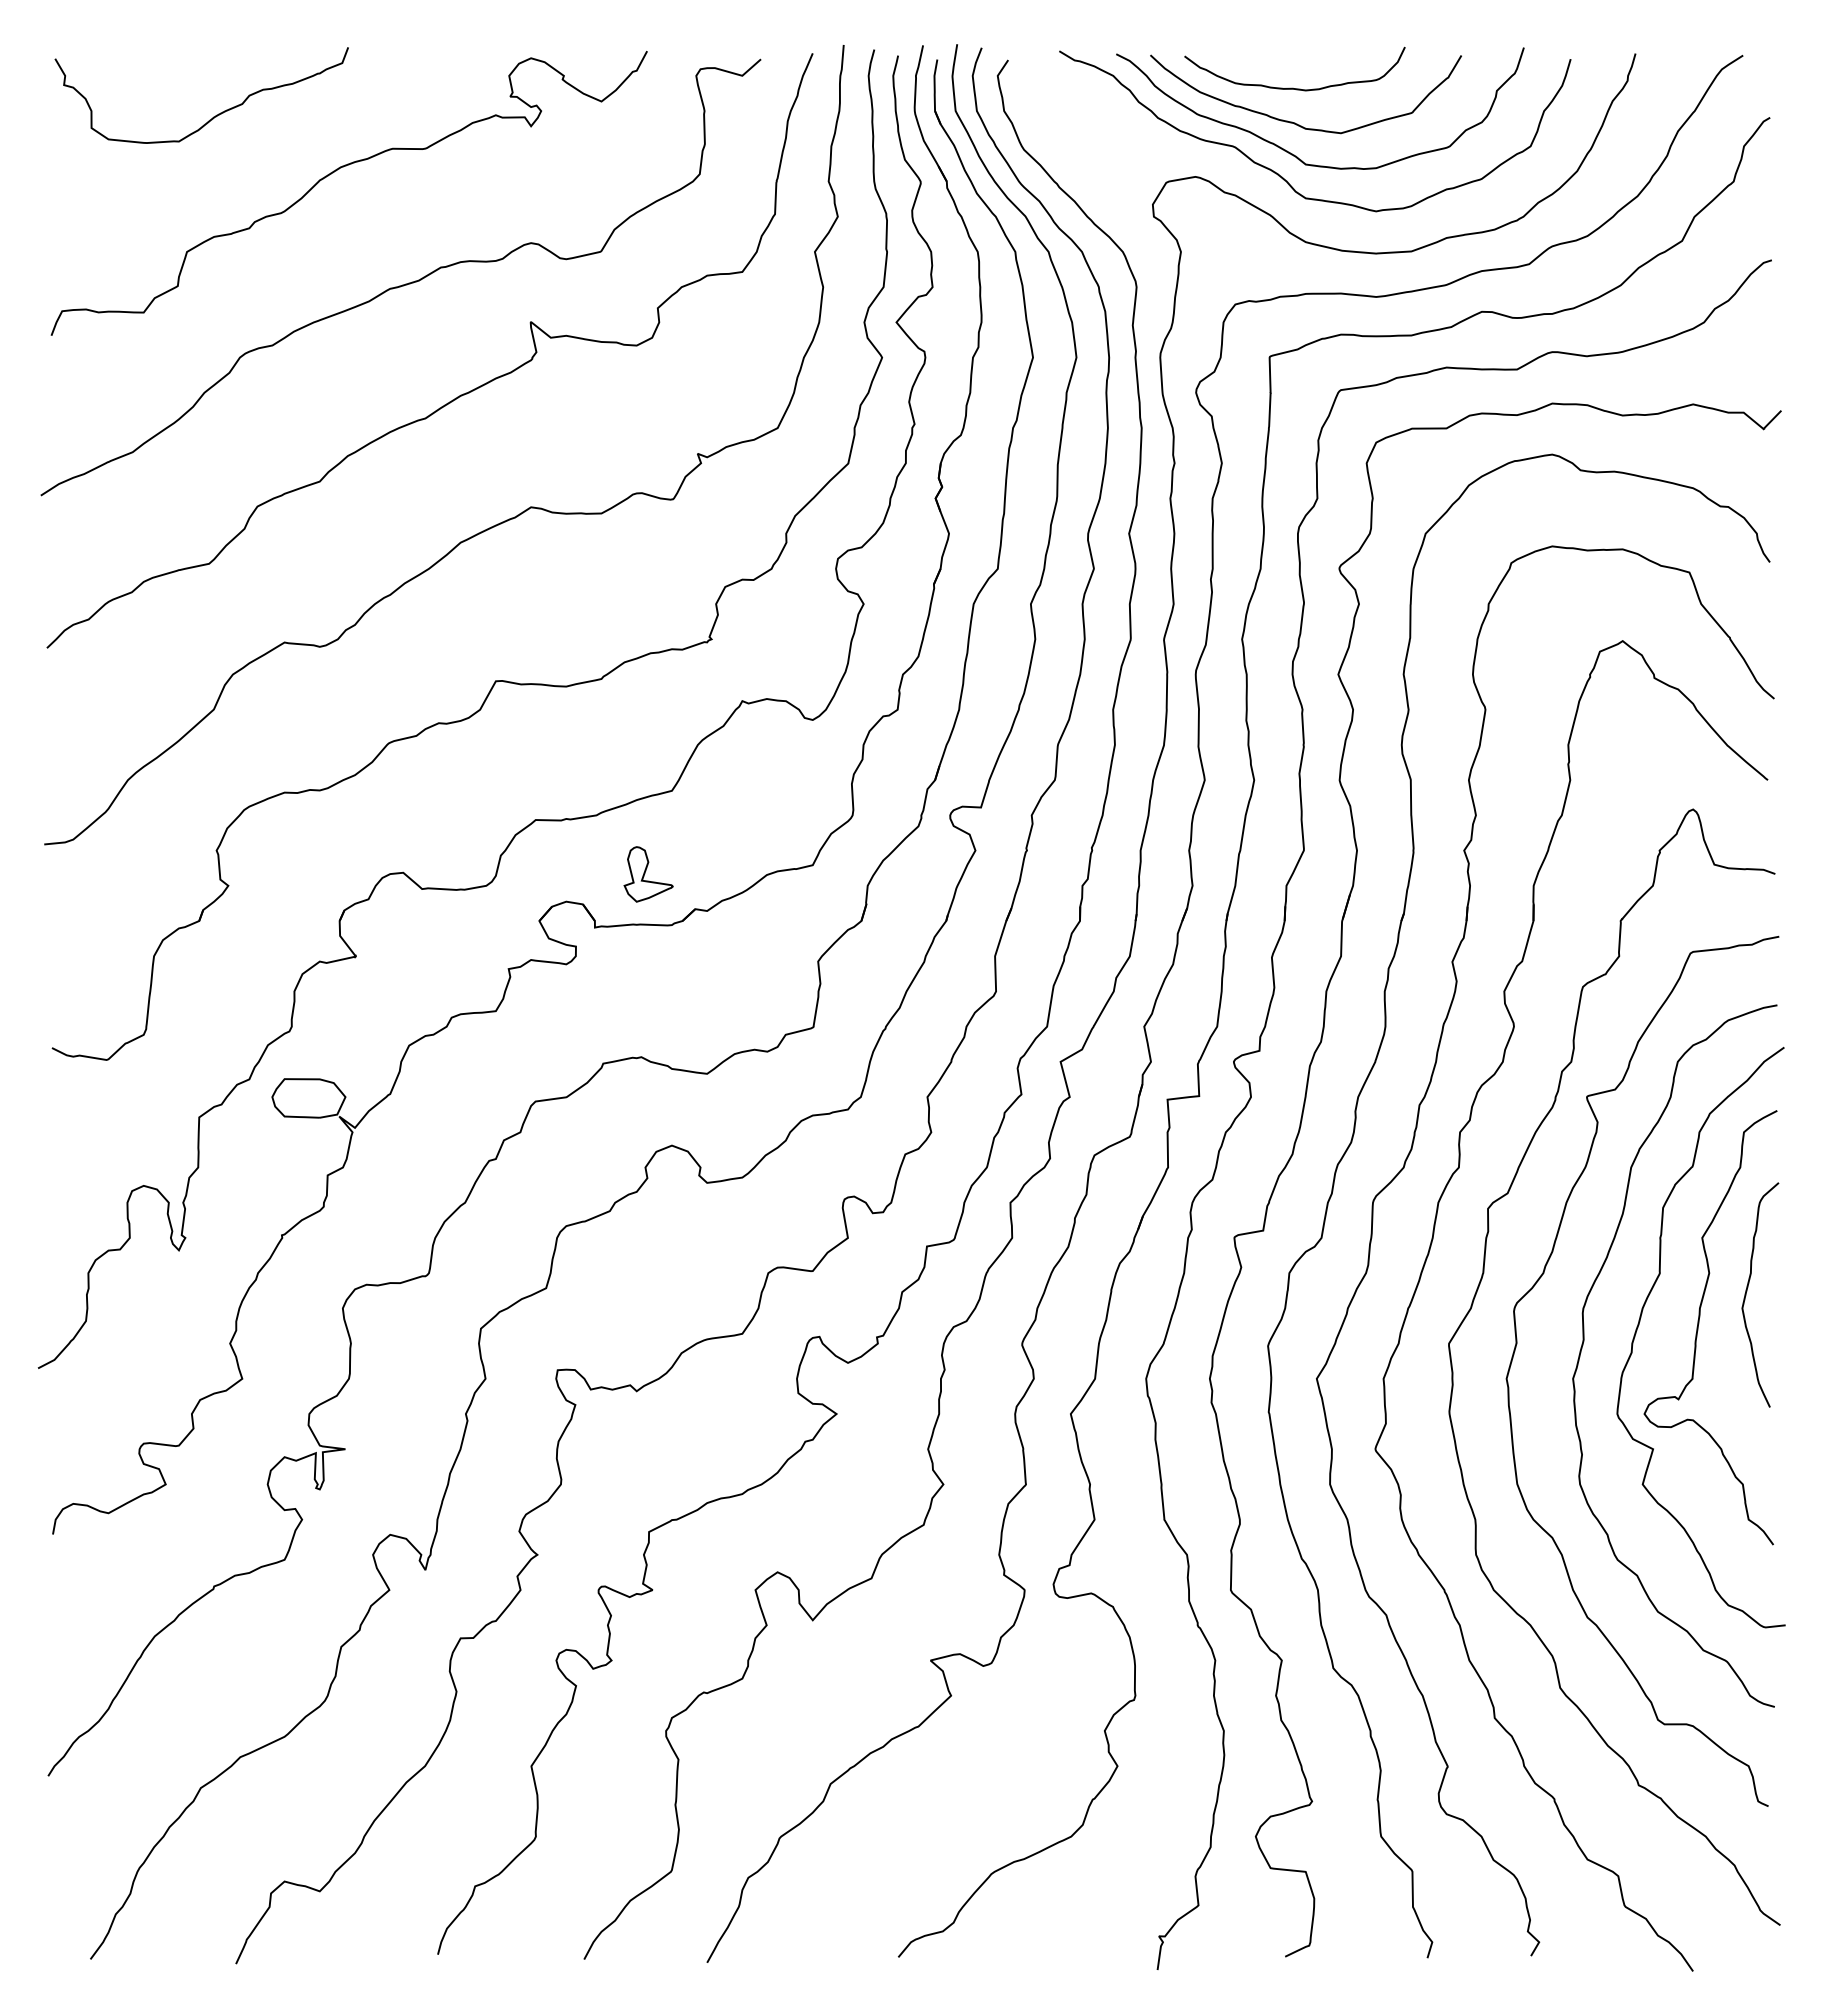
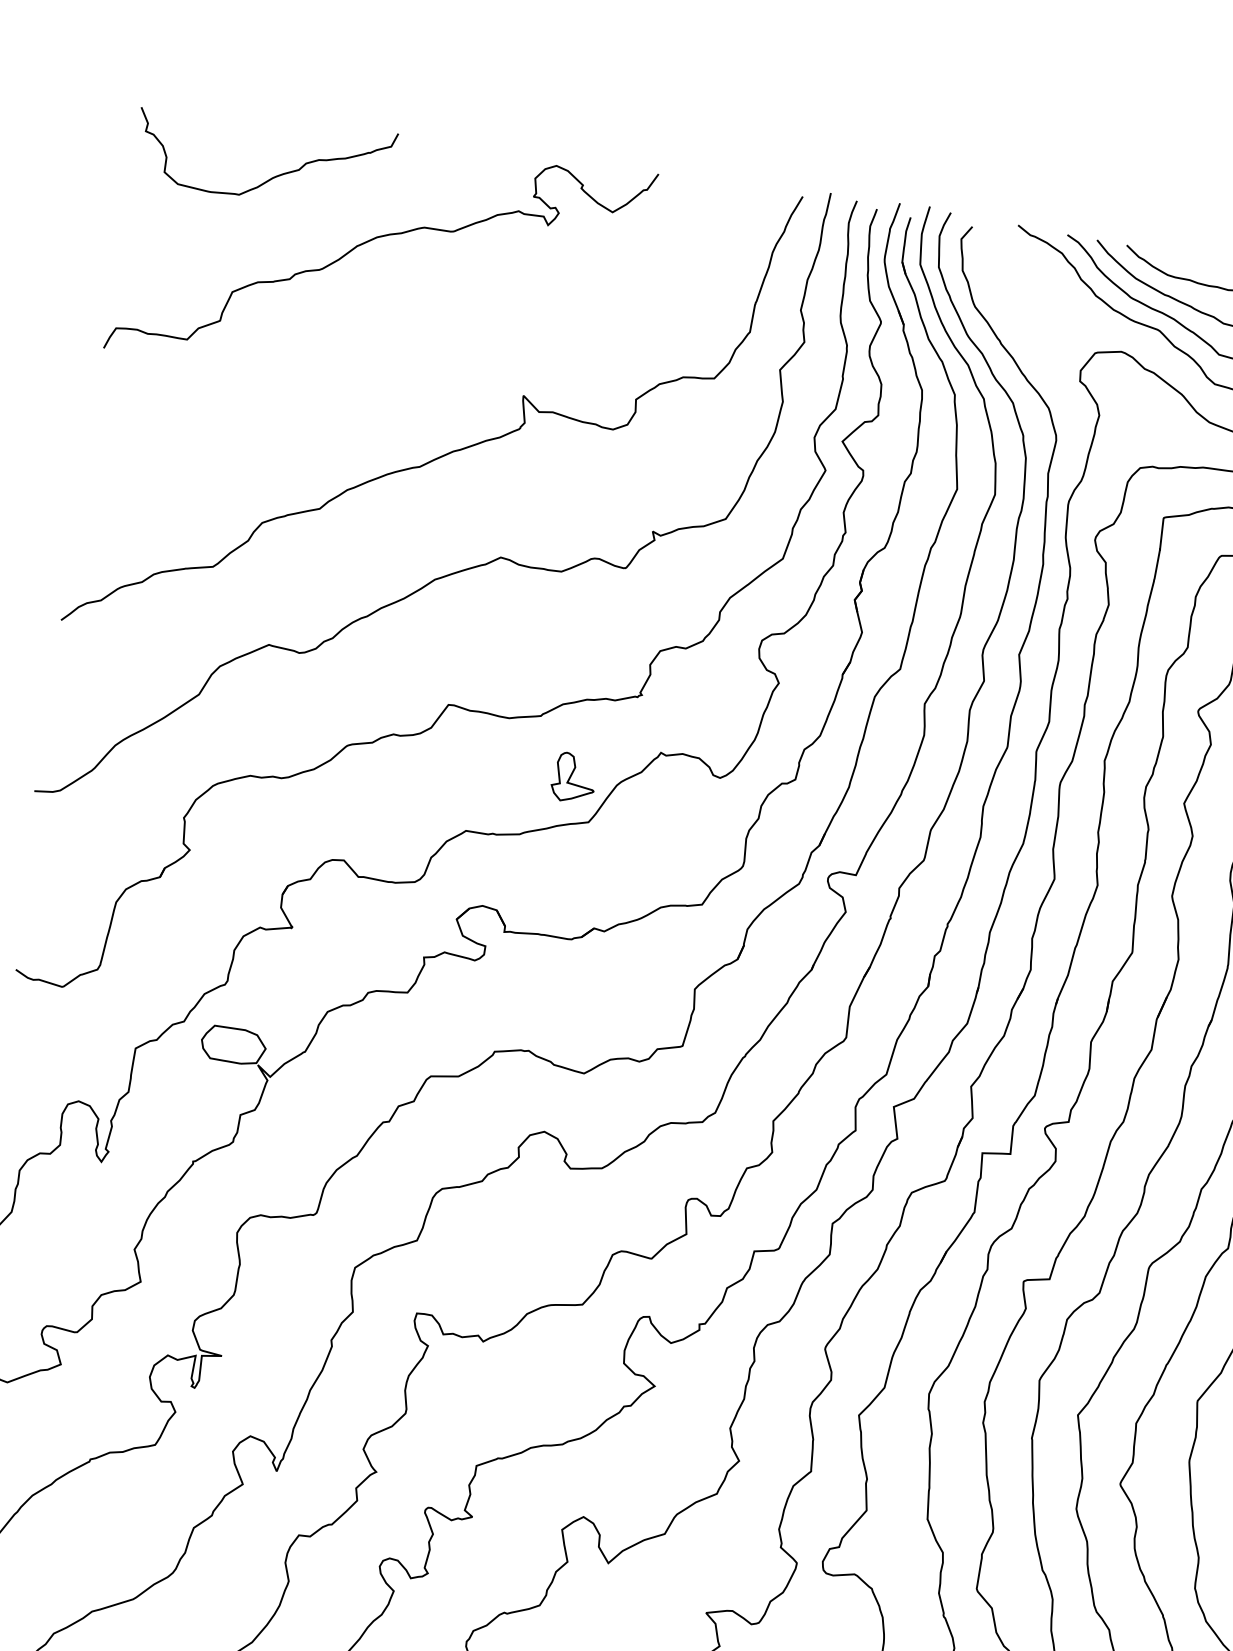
curve: (402, 284) -> (416, 347), removed
part: (648, 874) -> (573, 778), moved

